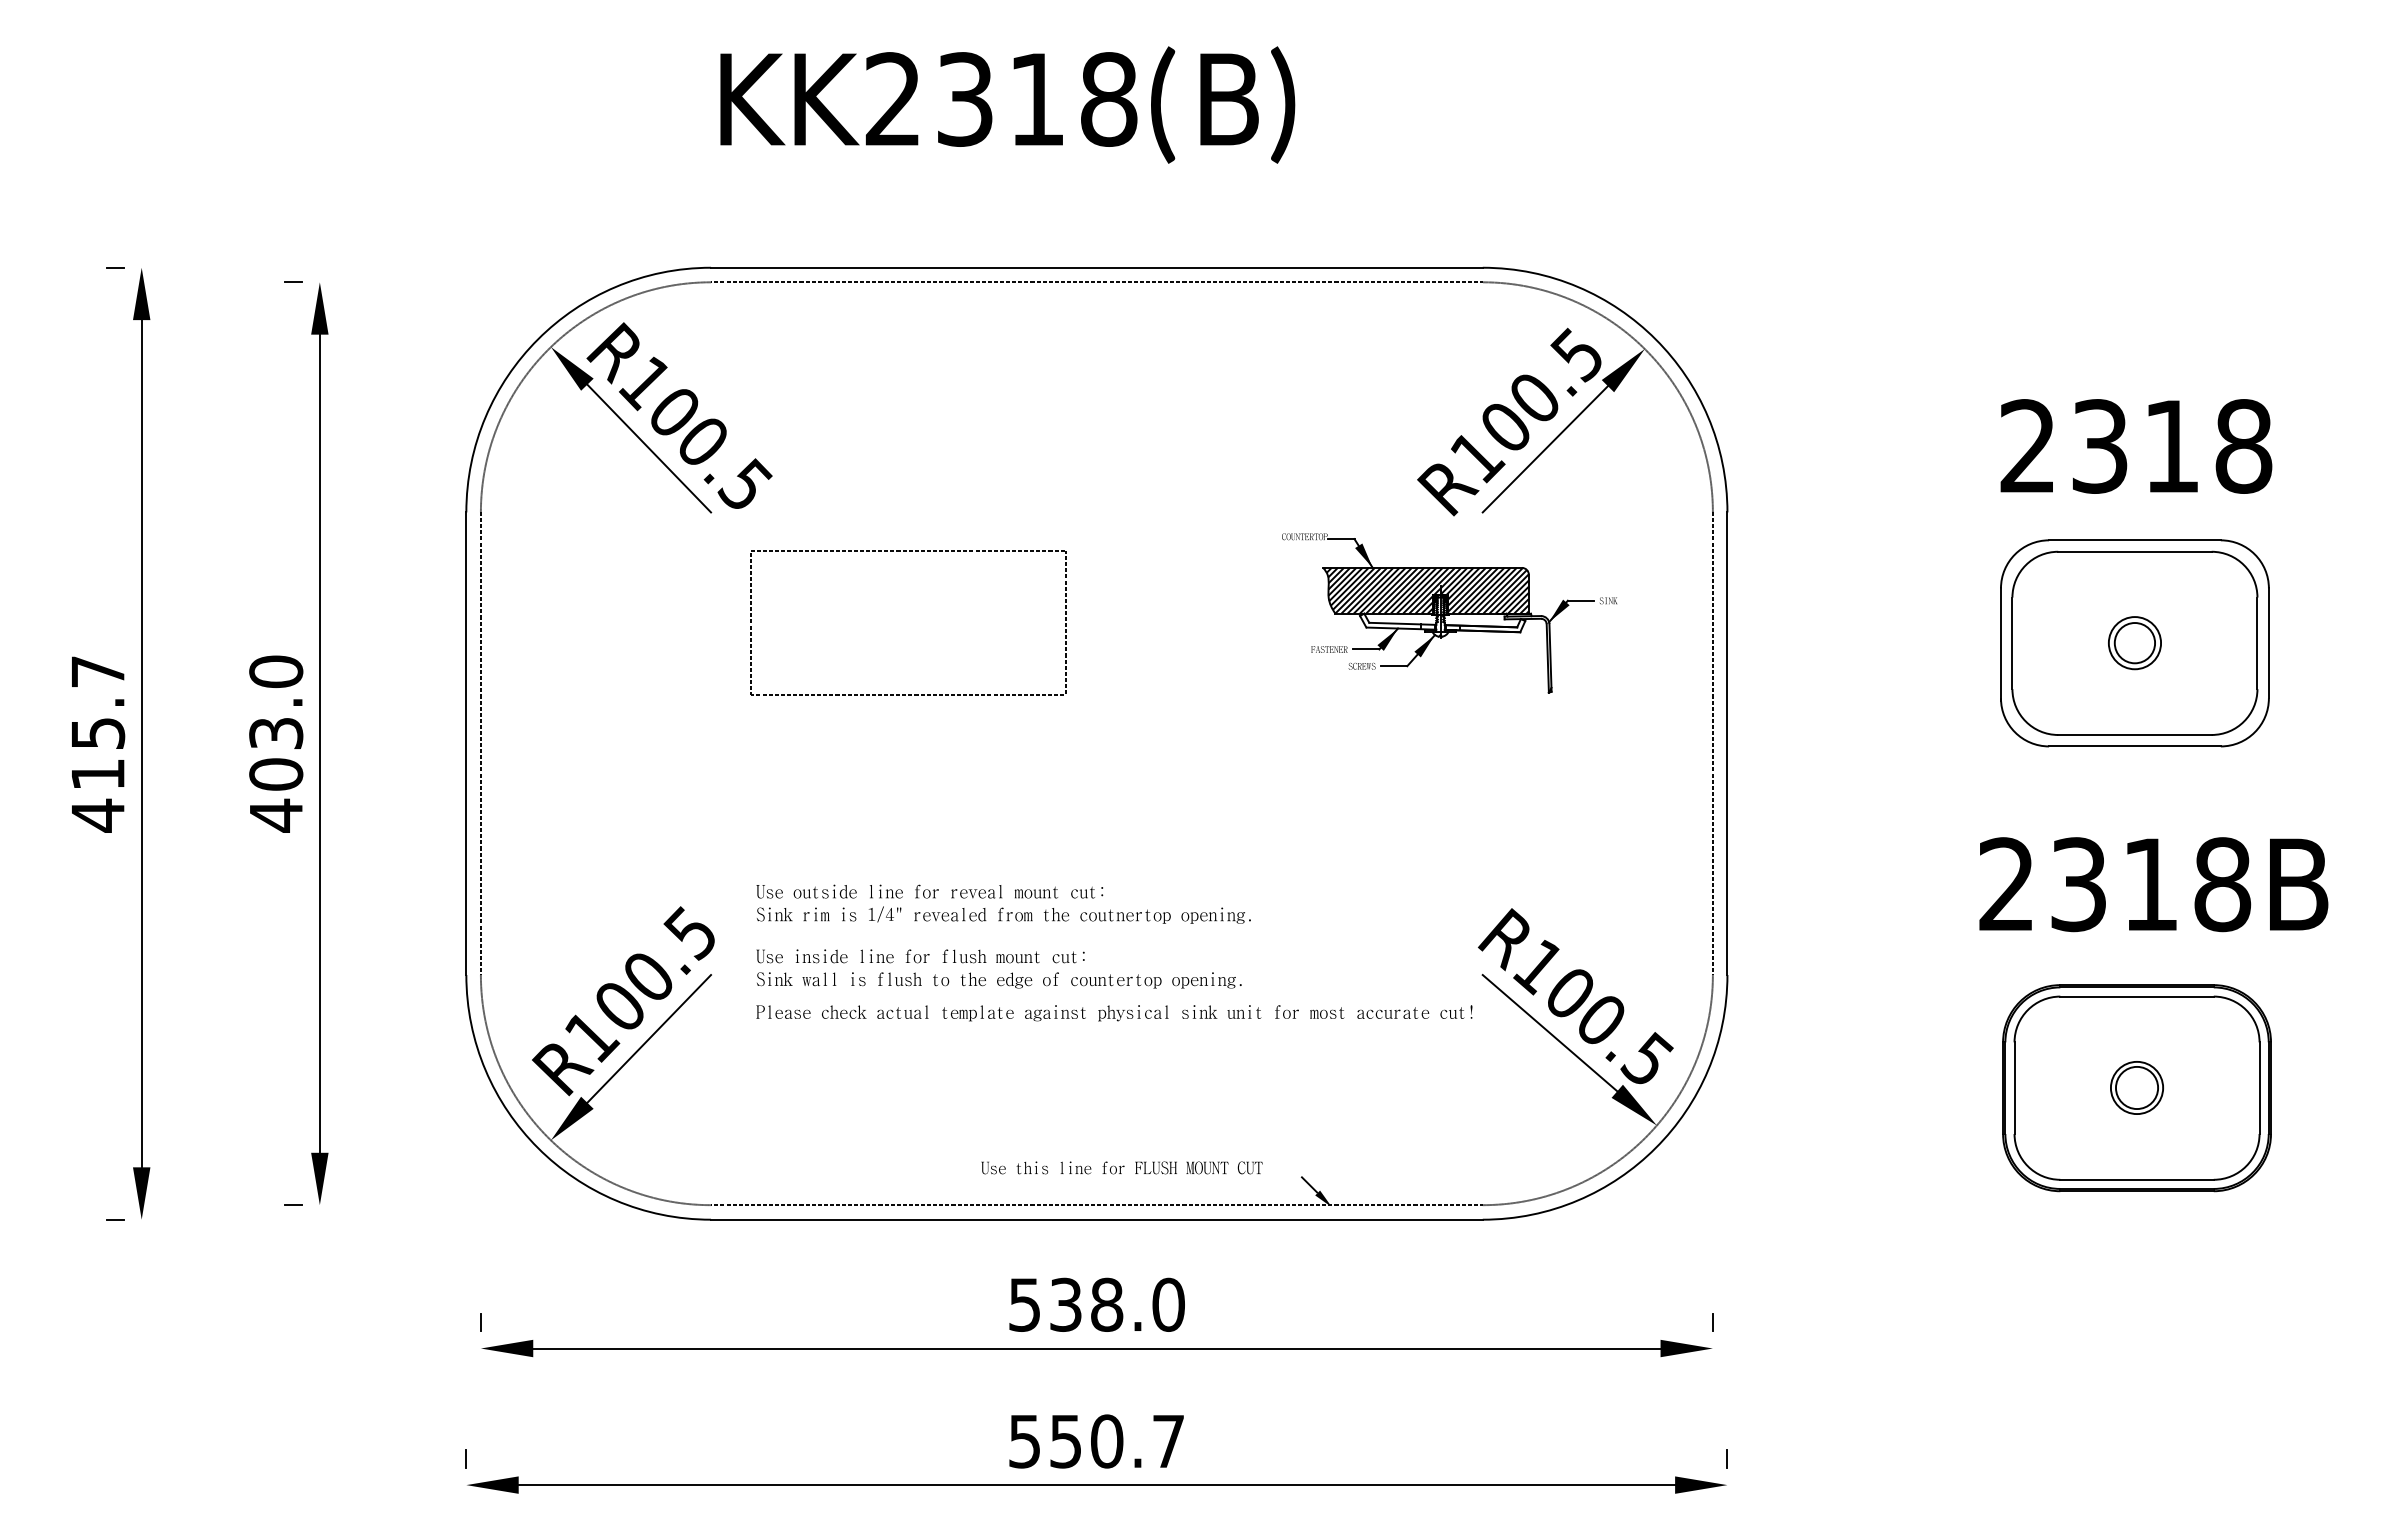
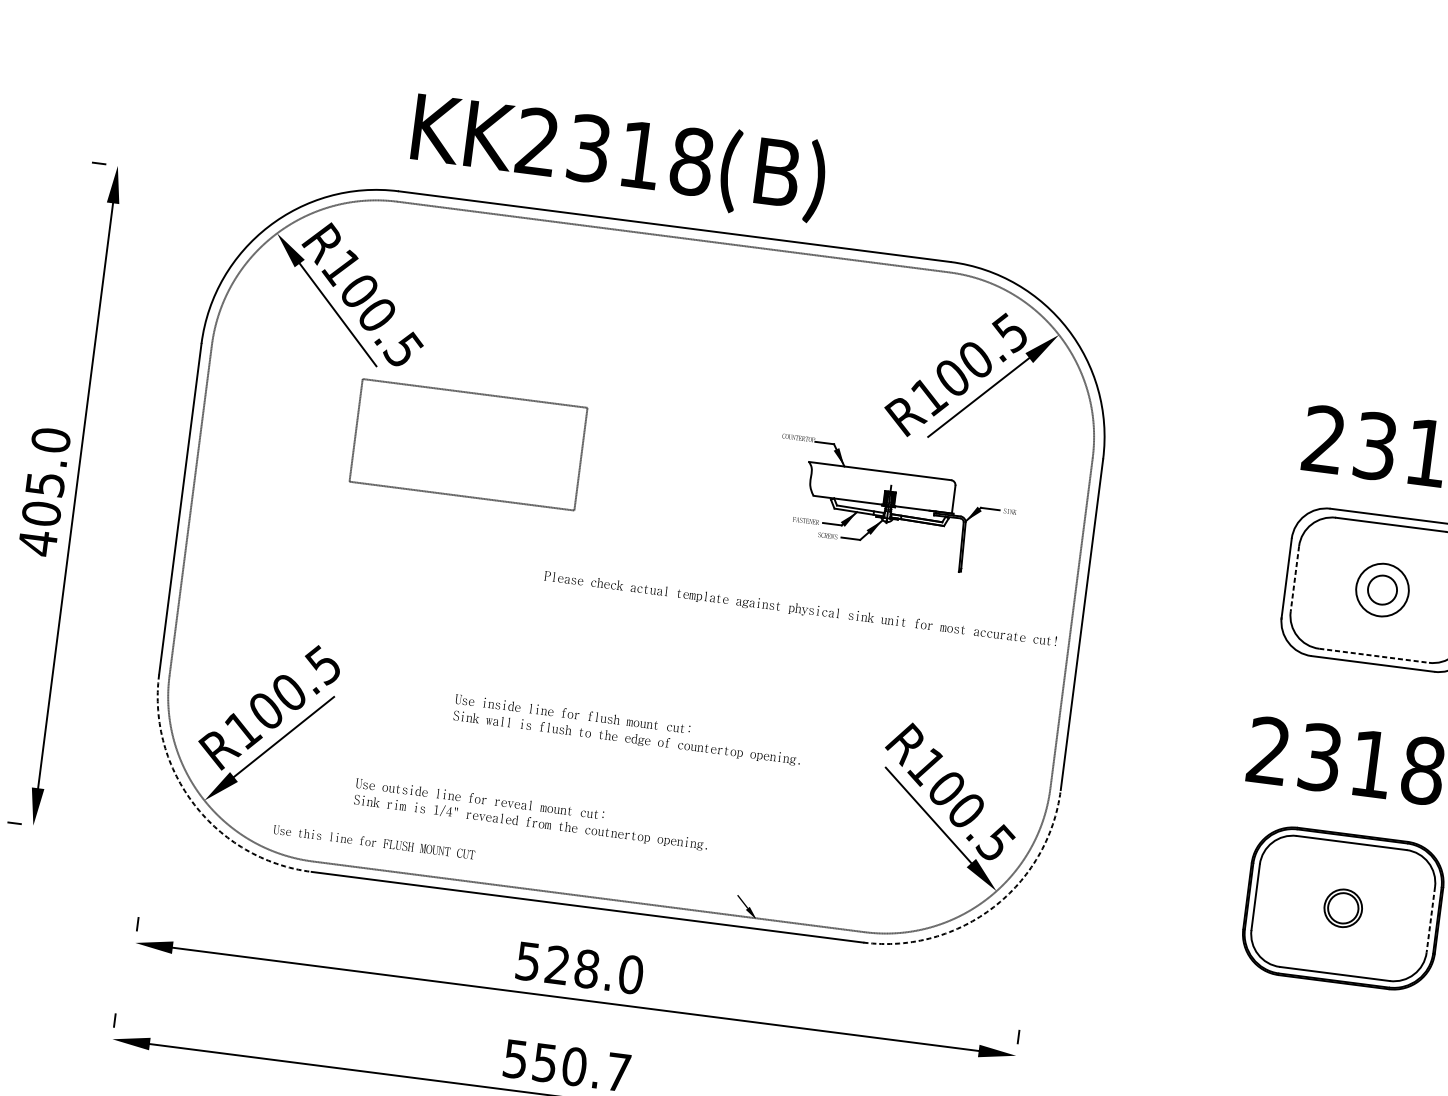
text: (1007, 104) -> (618, 156), moved
part: (909, 551) -> (475, 393), moved
hatch: (1426, 590) -> (880, 487), removed
line: (2012, 643) -> (1294, 579), solid -> dashed
circle: (2134, 643) -> (1382, 590), size x1.4
text: (275, 733) -> (44, 484), 403.0 -> 405.0
line: (2134, 734) -> (1373, 655), solid -> dashed
text: (1003, 903) -> (531, 814), moved
text: (998, 968) -> (627, 729), moved
text: (1114, 1013) -> (800, 609), moved
line: (2259, 1088) -> (1430, 919), solid -> dashed
arc: (538, 1148) -> (194, 805), solid -> dashed
arc: (1655, 1148) -> (993, 907), solid -> dashed
text: (1121, 1167) -> (373, 841), moved
text: (1065, 1304) -> (557, 965), 538.0 -> 528.0

